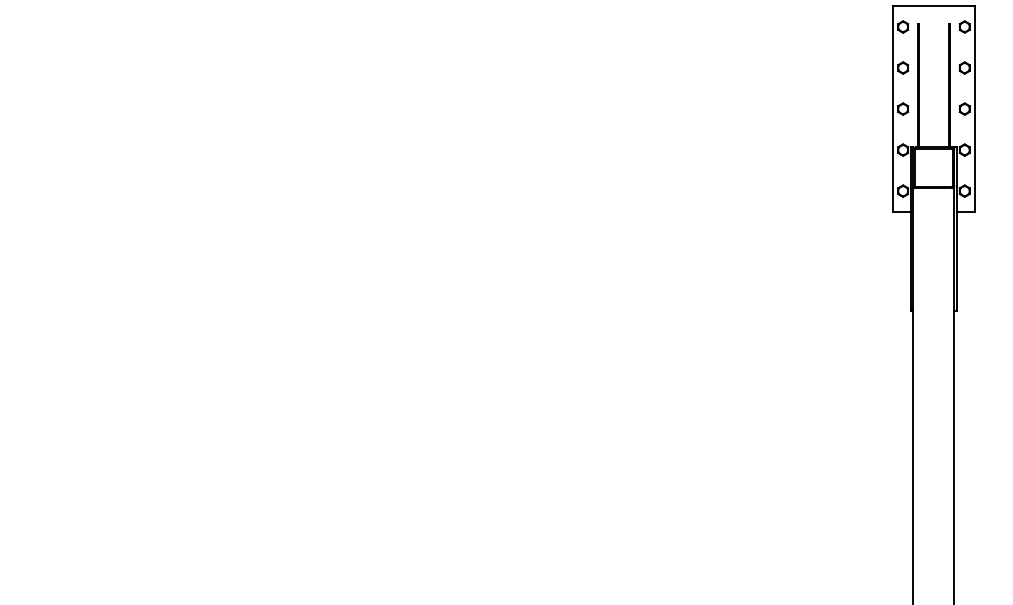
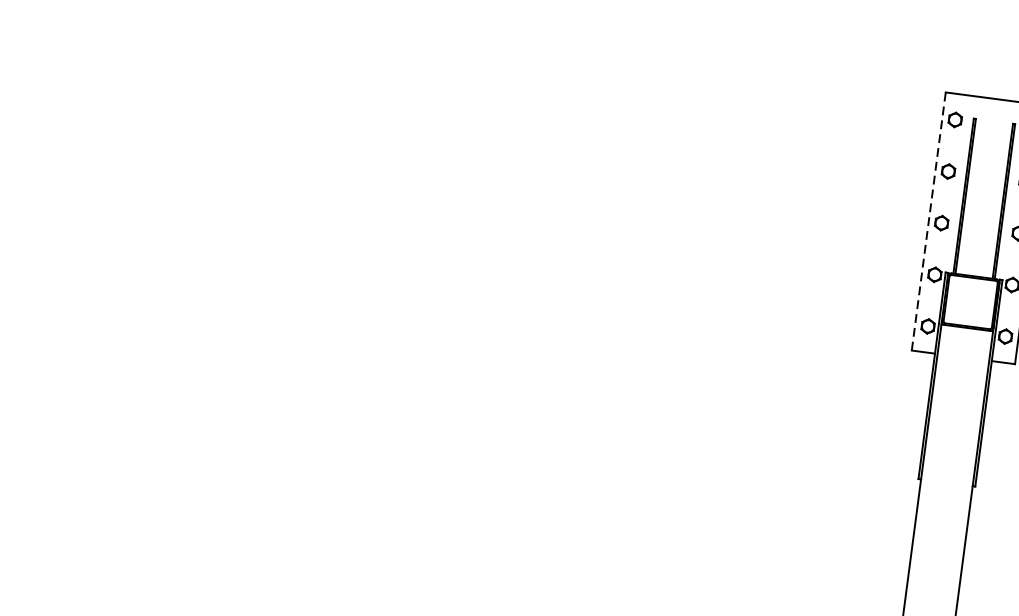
line: (892, 109) -> (928, 221), solid -> dashed

